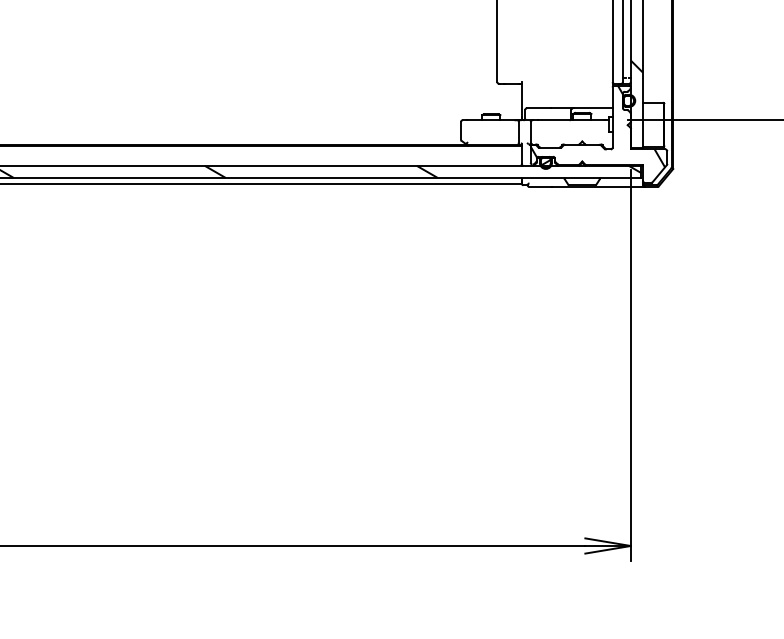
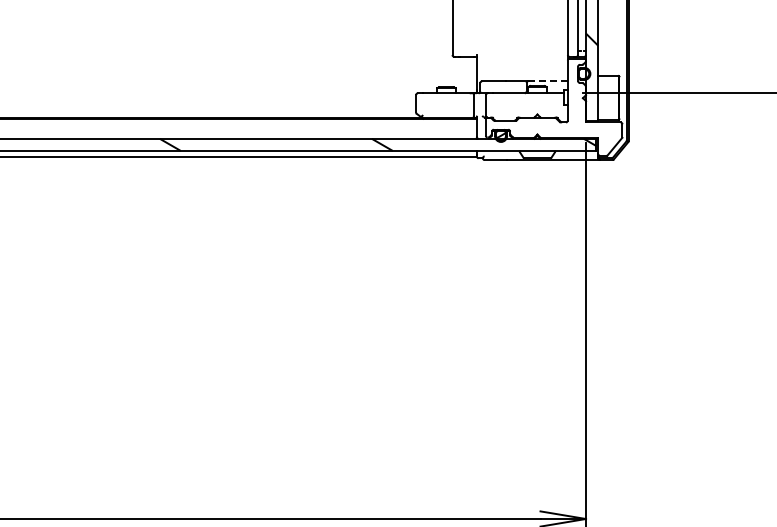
line: (592, 108) -> (547, 81), solid -> dashed
hatch: (597, 126) -> (552, 99), removed

